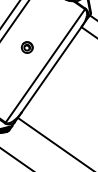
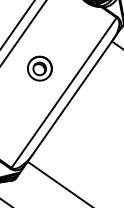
part: (27, 47) -> (40, 68), size x1.67

